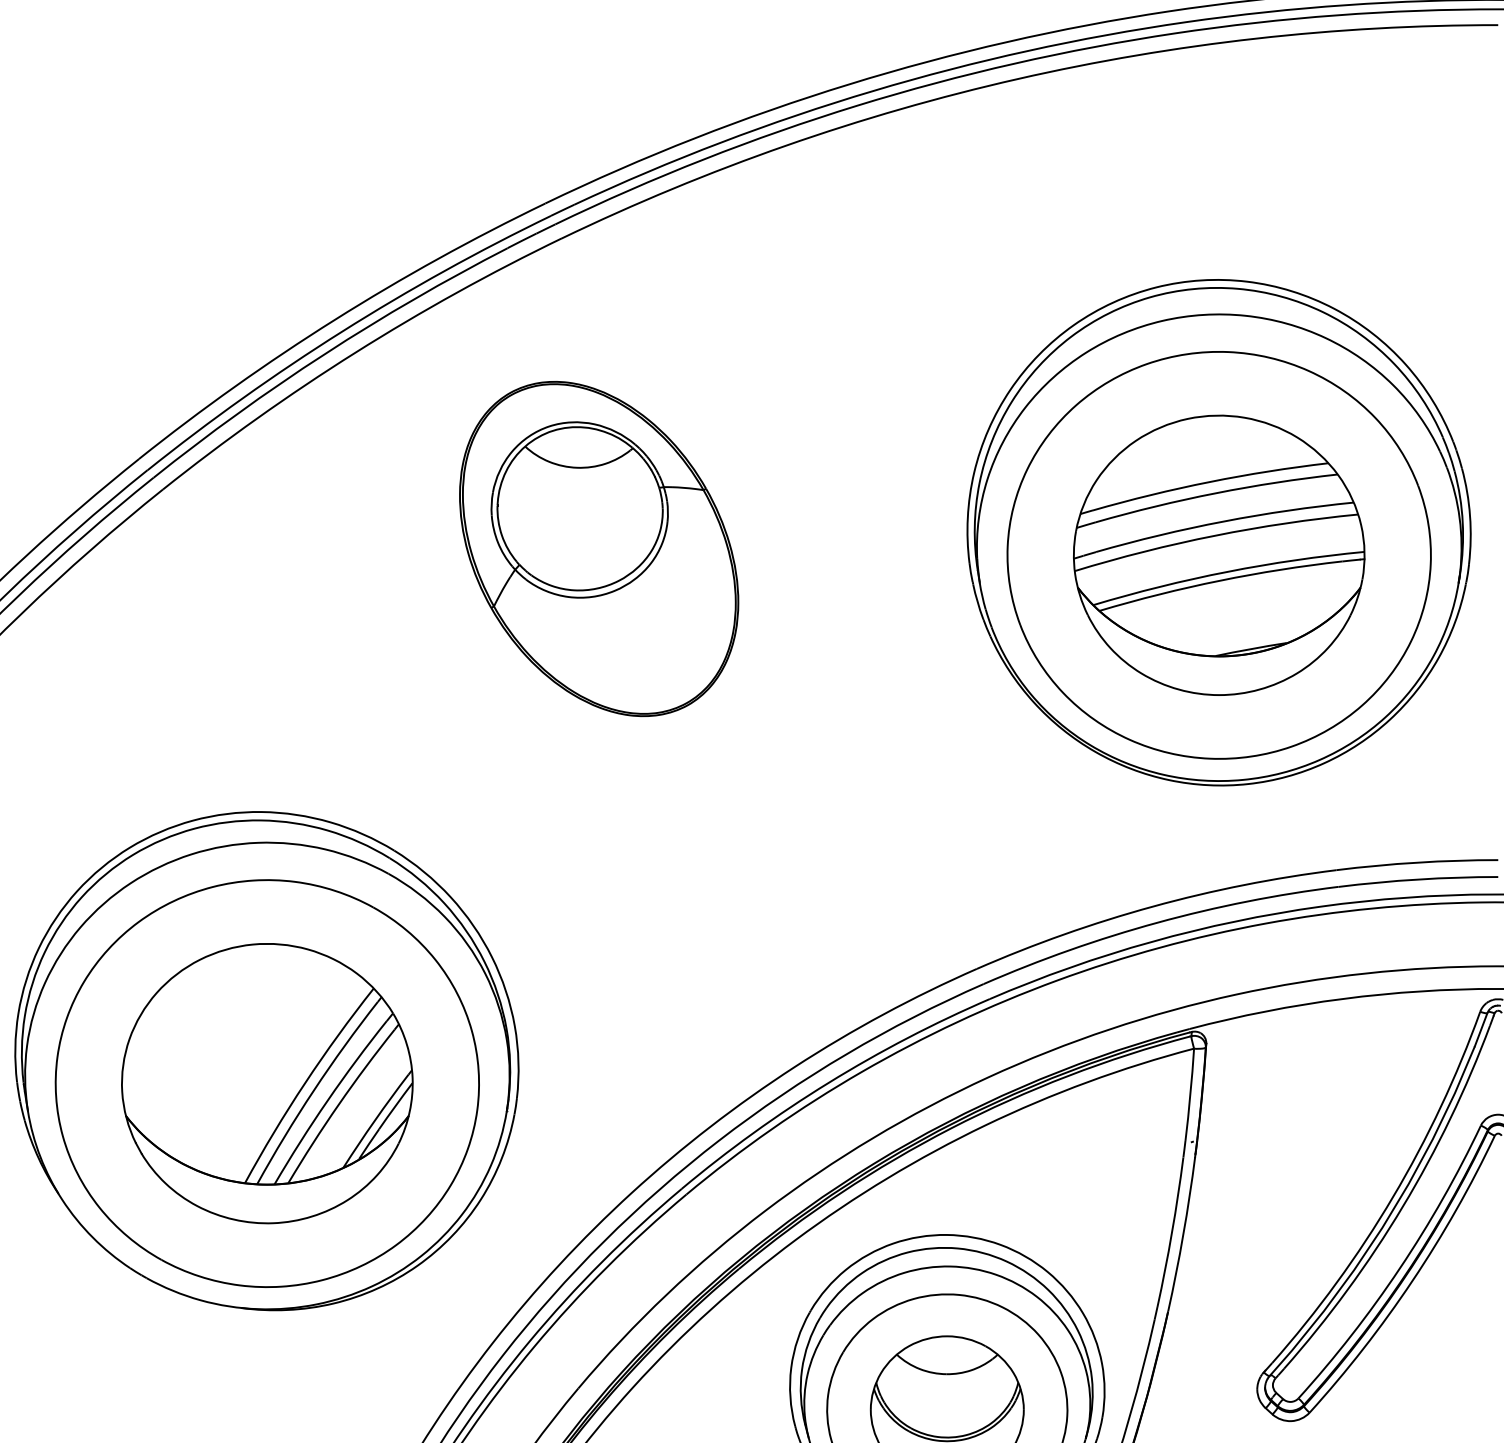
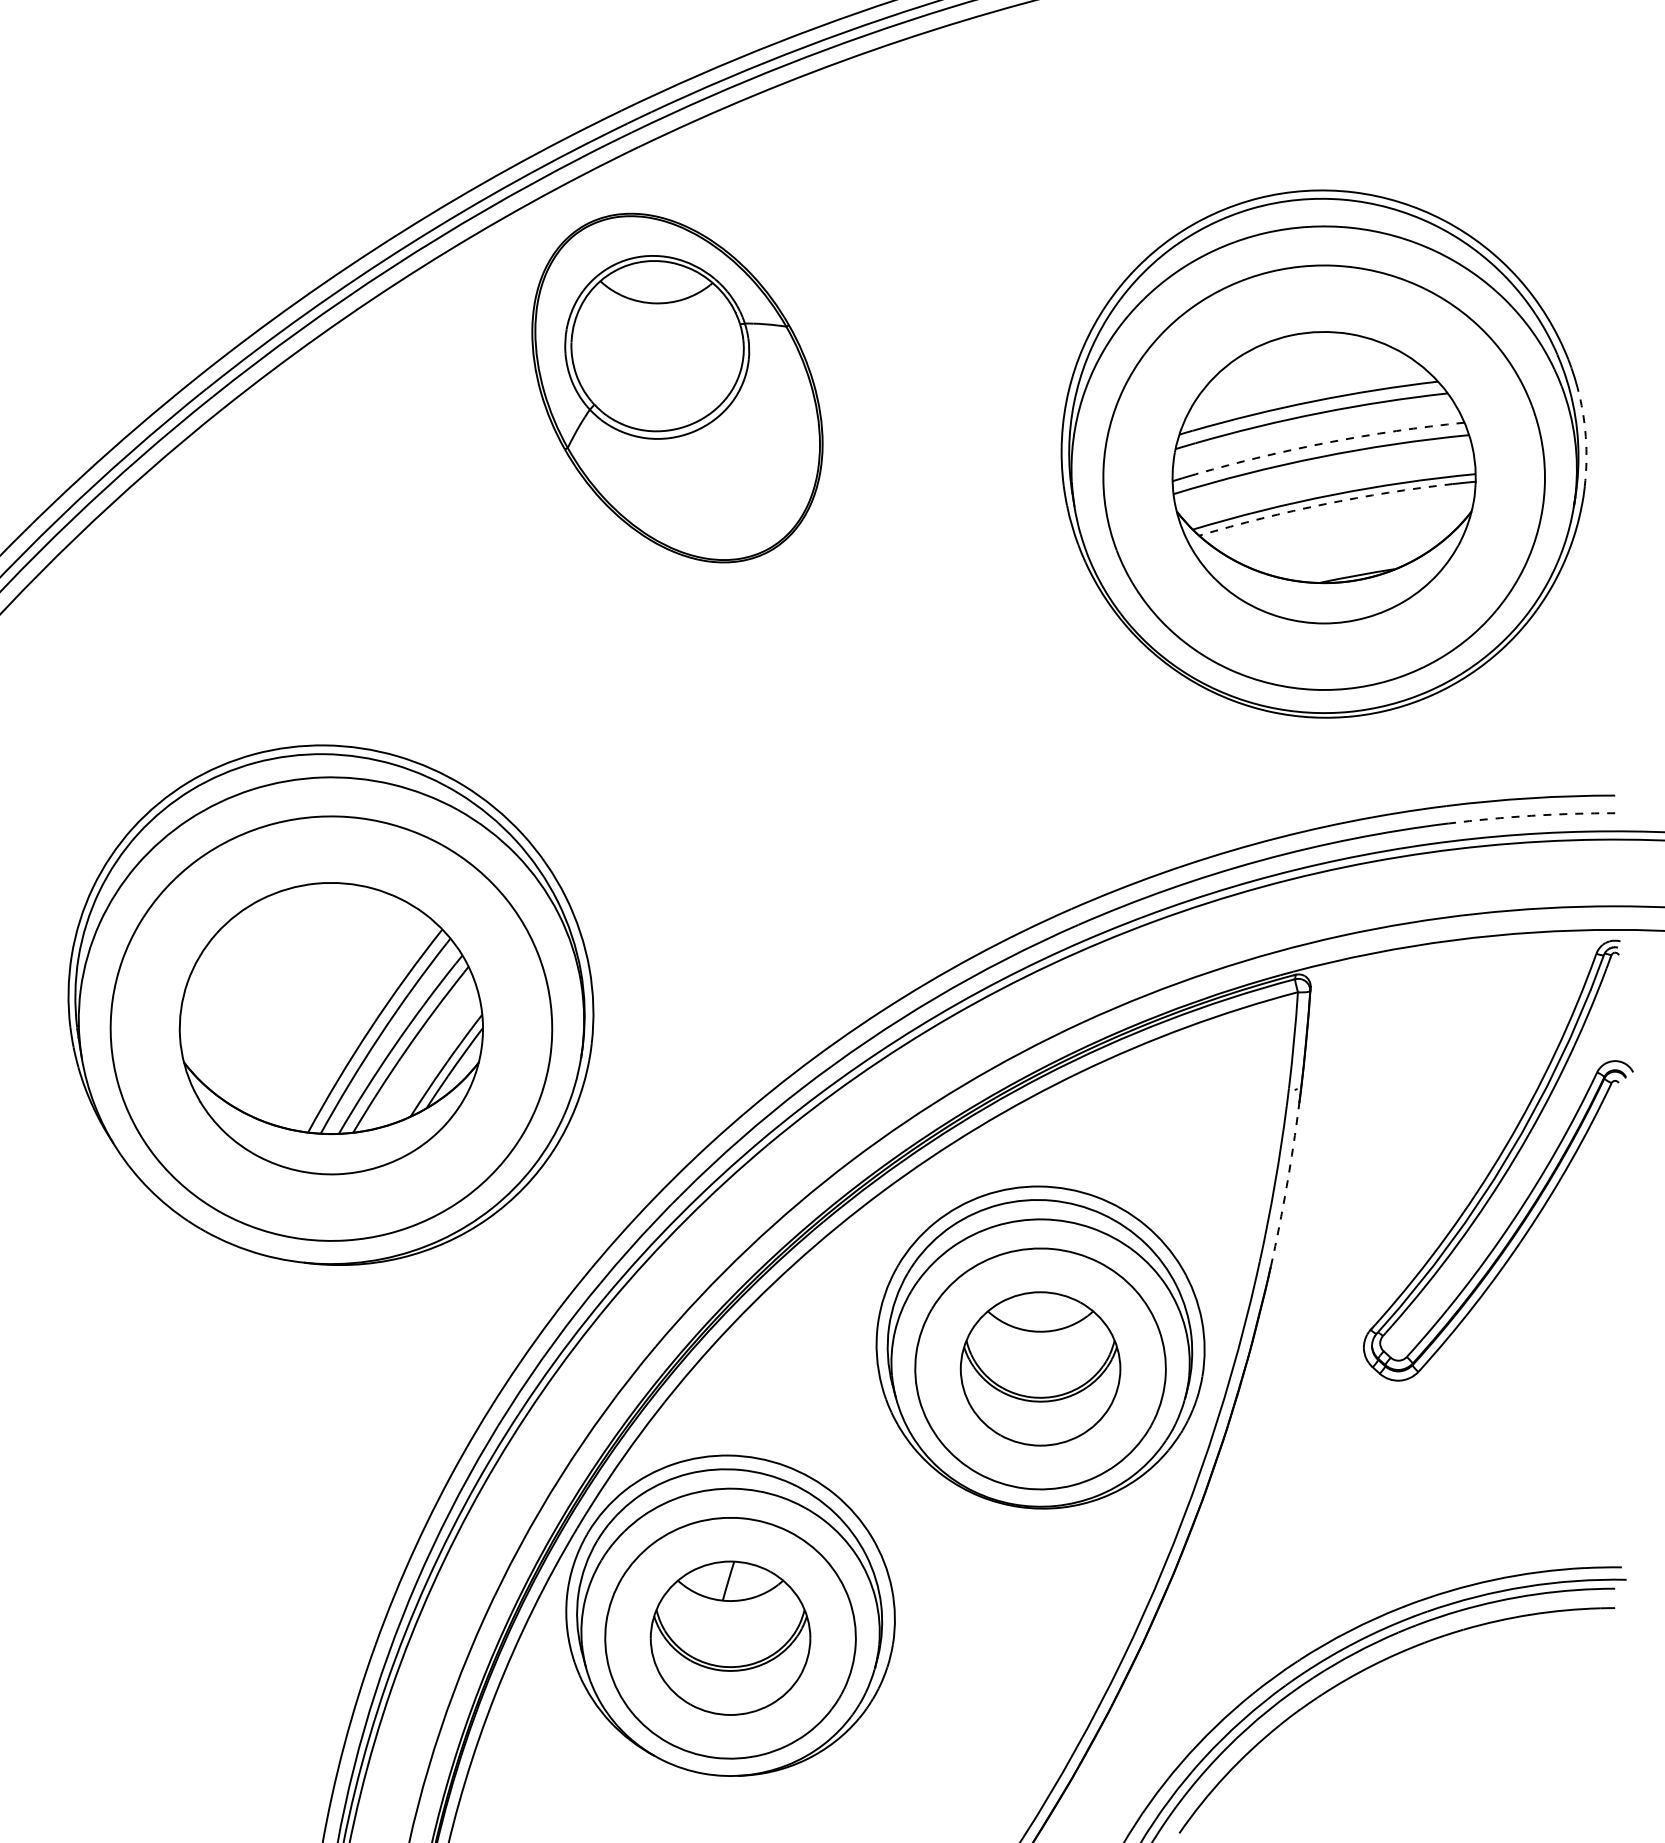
arc: (1469, 515) -> (1585, 436), solid -> dashed
arc: (1223, 521) -> (1328, 442), solid -> dashed
part: (599, 548) -> (677, 387), moved
arc: (1219, 581) -> (1324, 504), solid -> dashed
arc: (1418, 879) -> (1531, 815), solid -> dashed
arc: (1183, 1234) -> (1286, 1186), solid -> dashed

